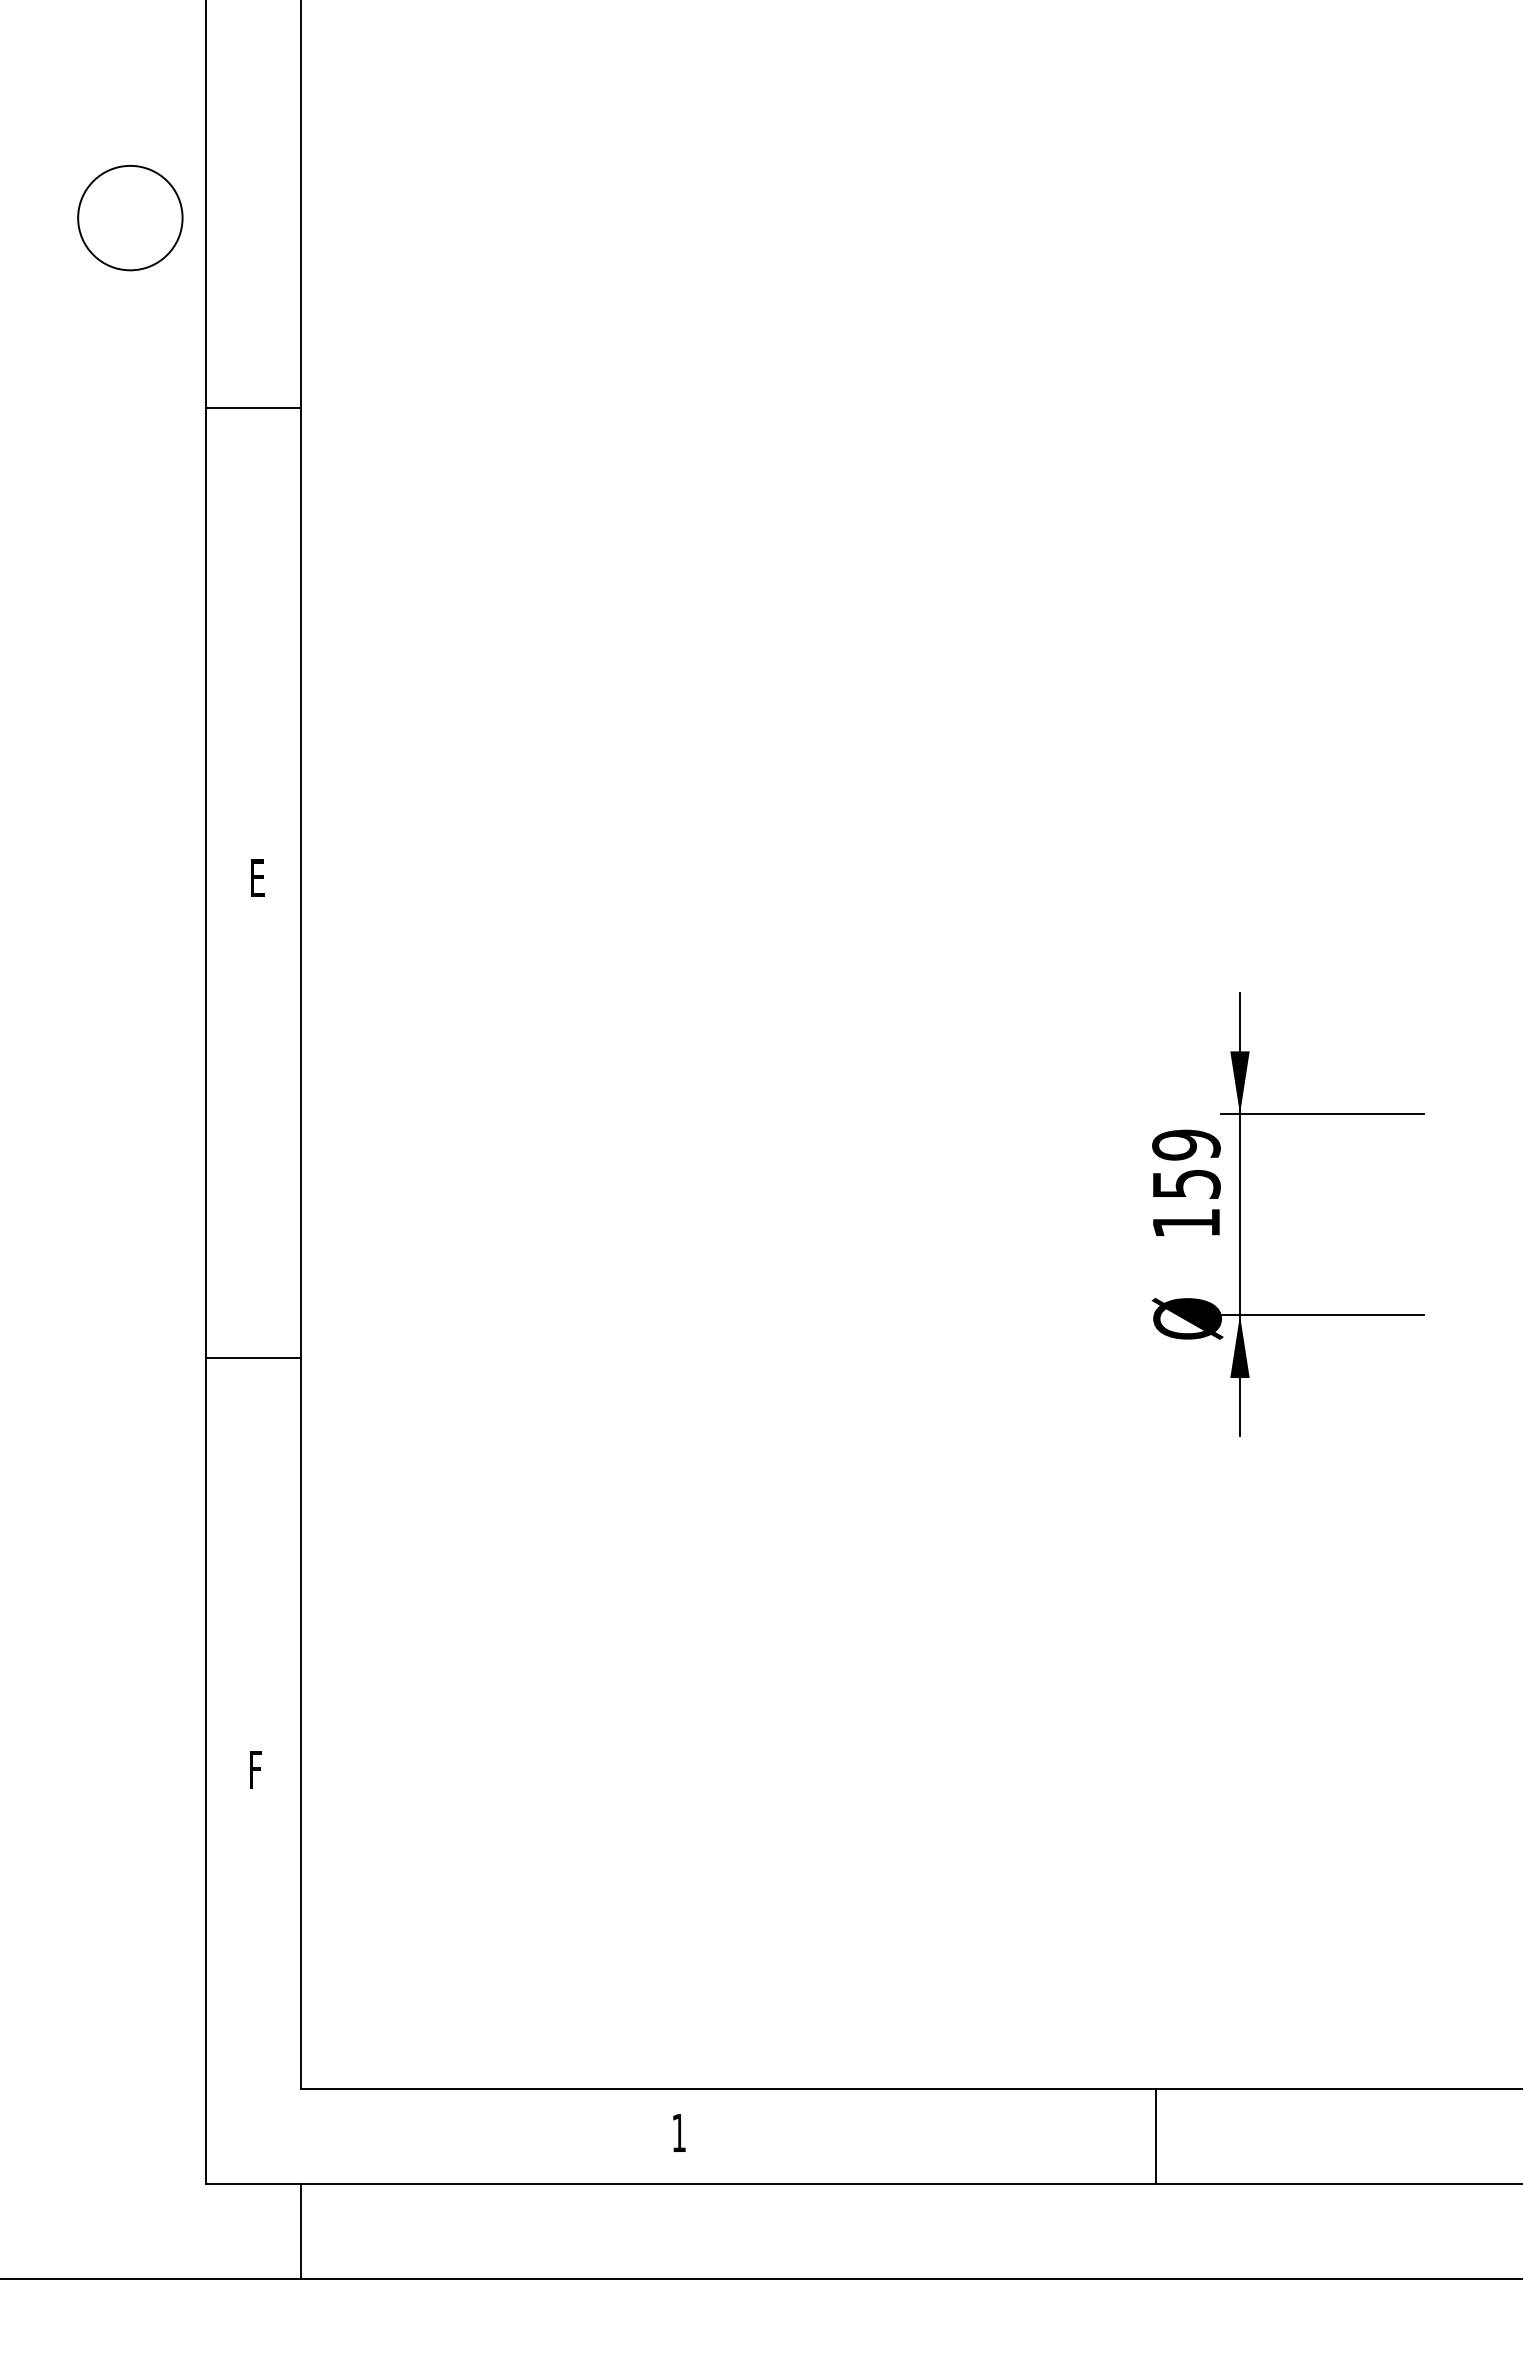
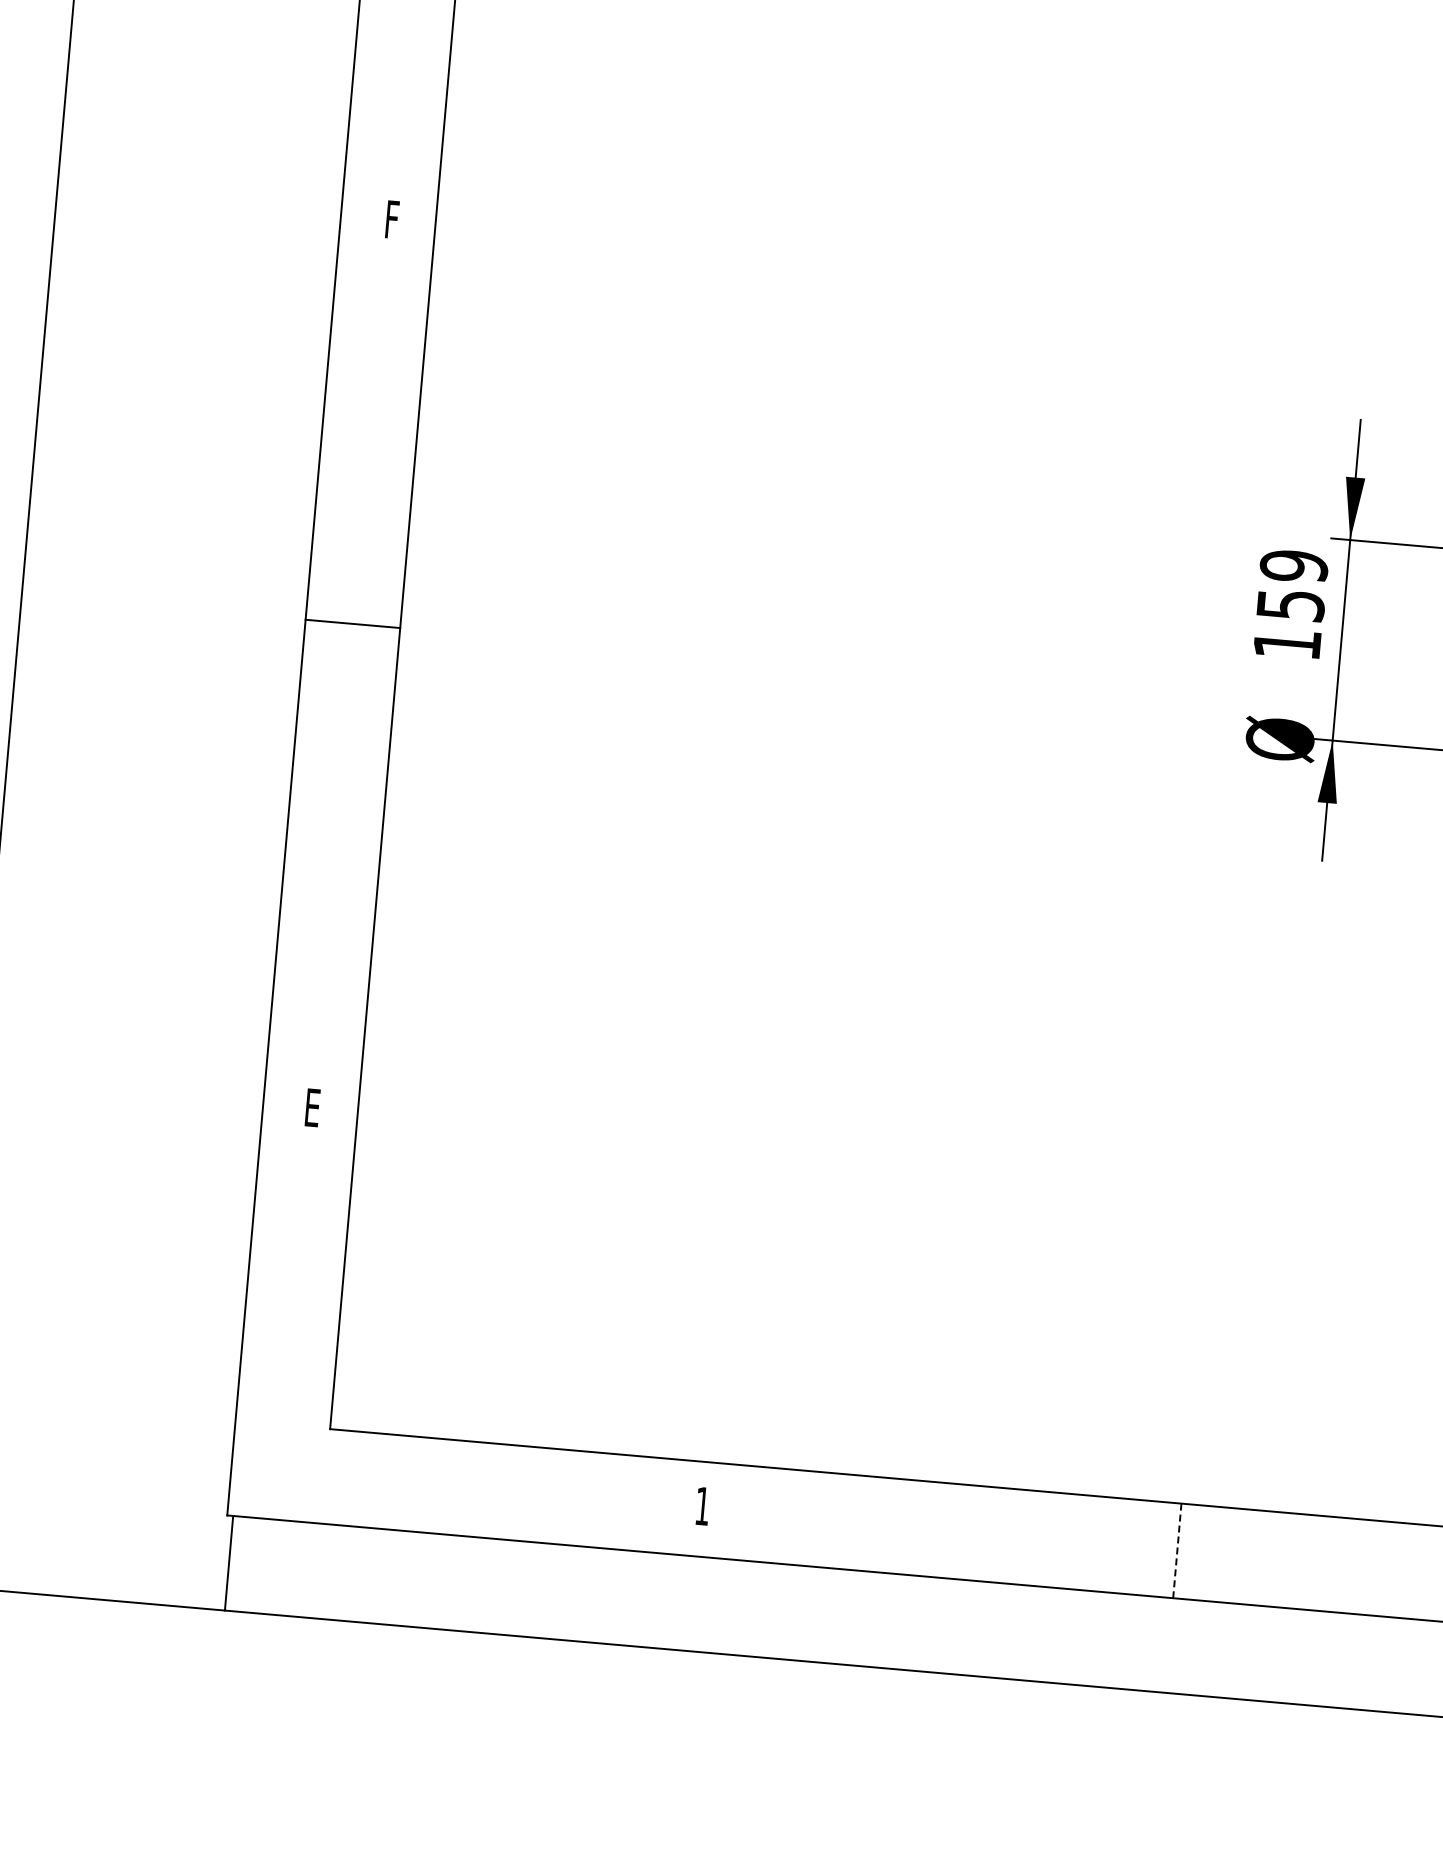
text: (257, 877) -> (392, 218), E -> F
line: (253, 1357) -> (352, 623), moved
text: (255, 1769) -> (312, 1107), F -> E
line: (1155, 2136) -> (1176, 1551), solid -> dashed
line: (301, 2230) -> (229, 1562), moved

